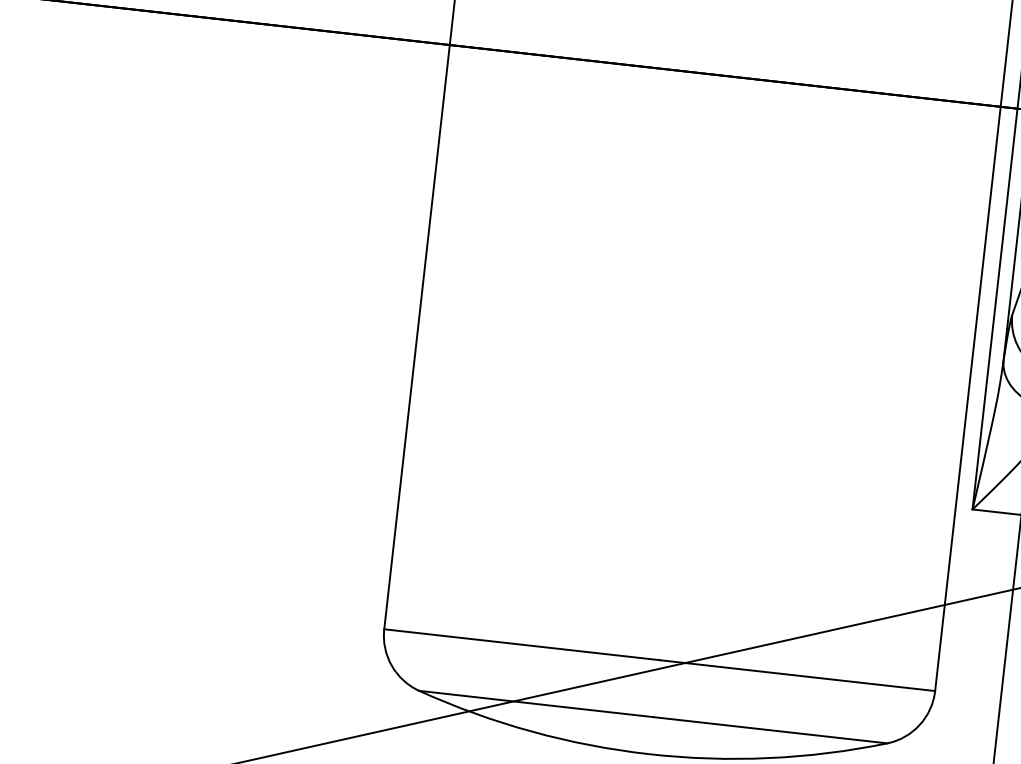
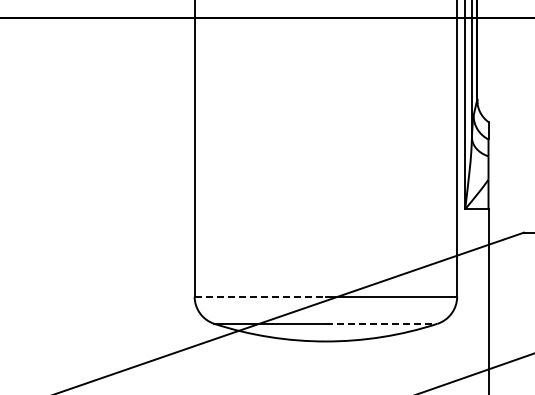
line: (522, 644) -> (260, 296), solid -> dashed
line: (770, 729) -> (381, 323), solid -> dashed

